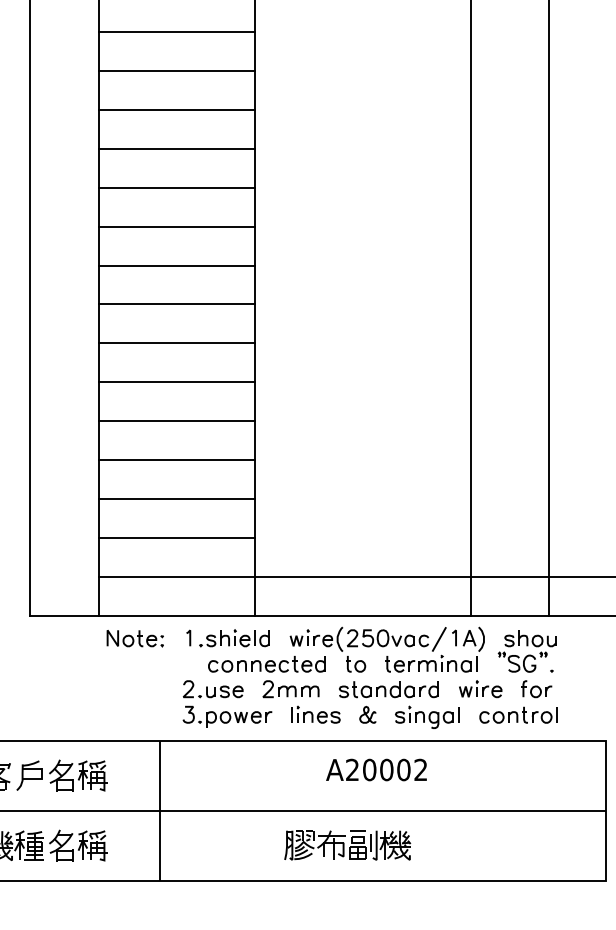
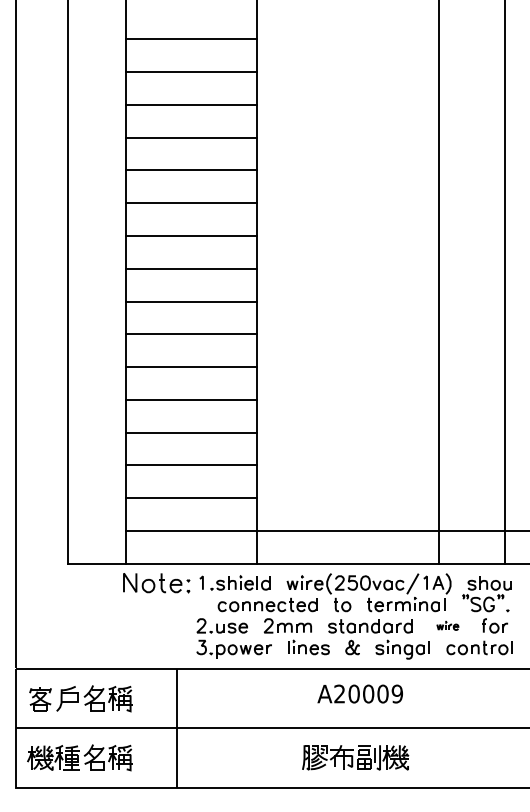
part: (135, 638) -> (156, 583), size x1.4
part: (480, 688) -> (447, 625), size x0.6
text: (419, 769) -> (396, 693), A20002 -> A20009
part: (347, 845) -> (355, 757), moved

